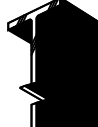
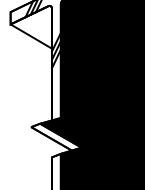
fill: (19, 31) -> (30, 26), removed

